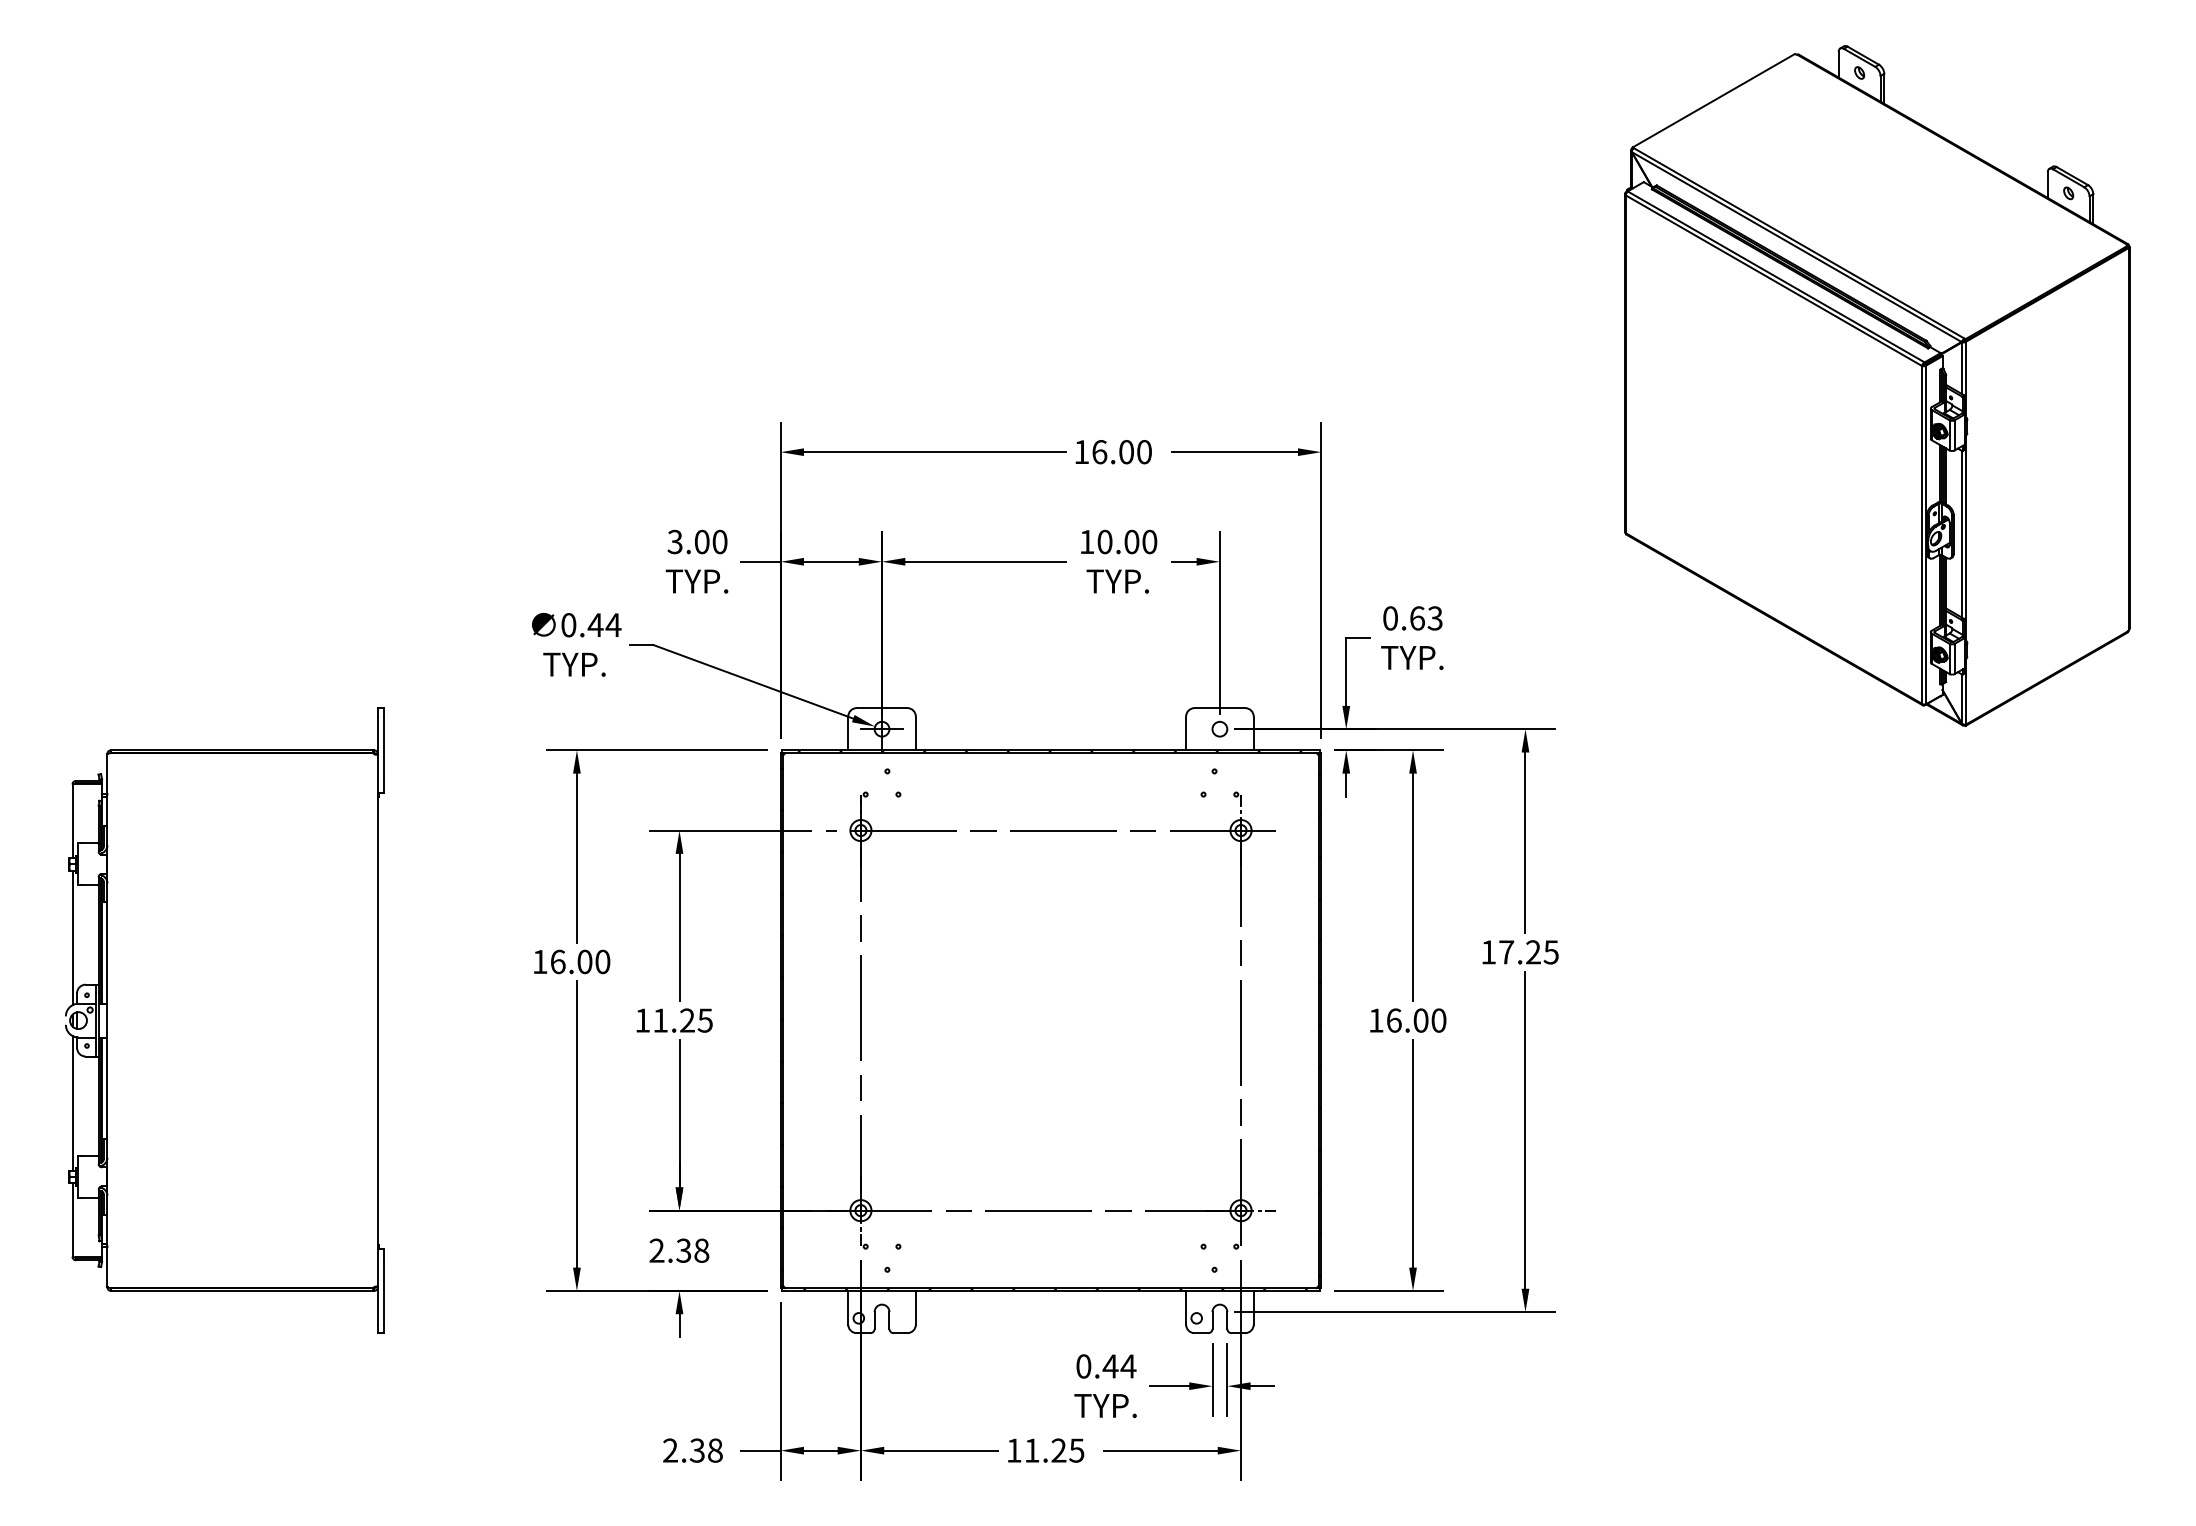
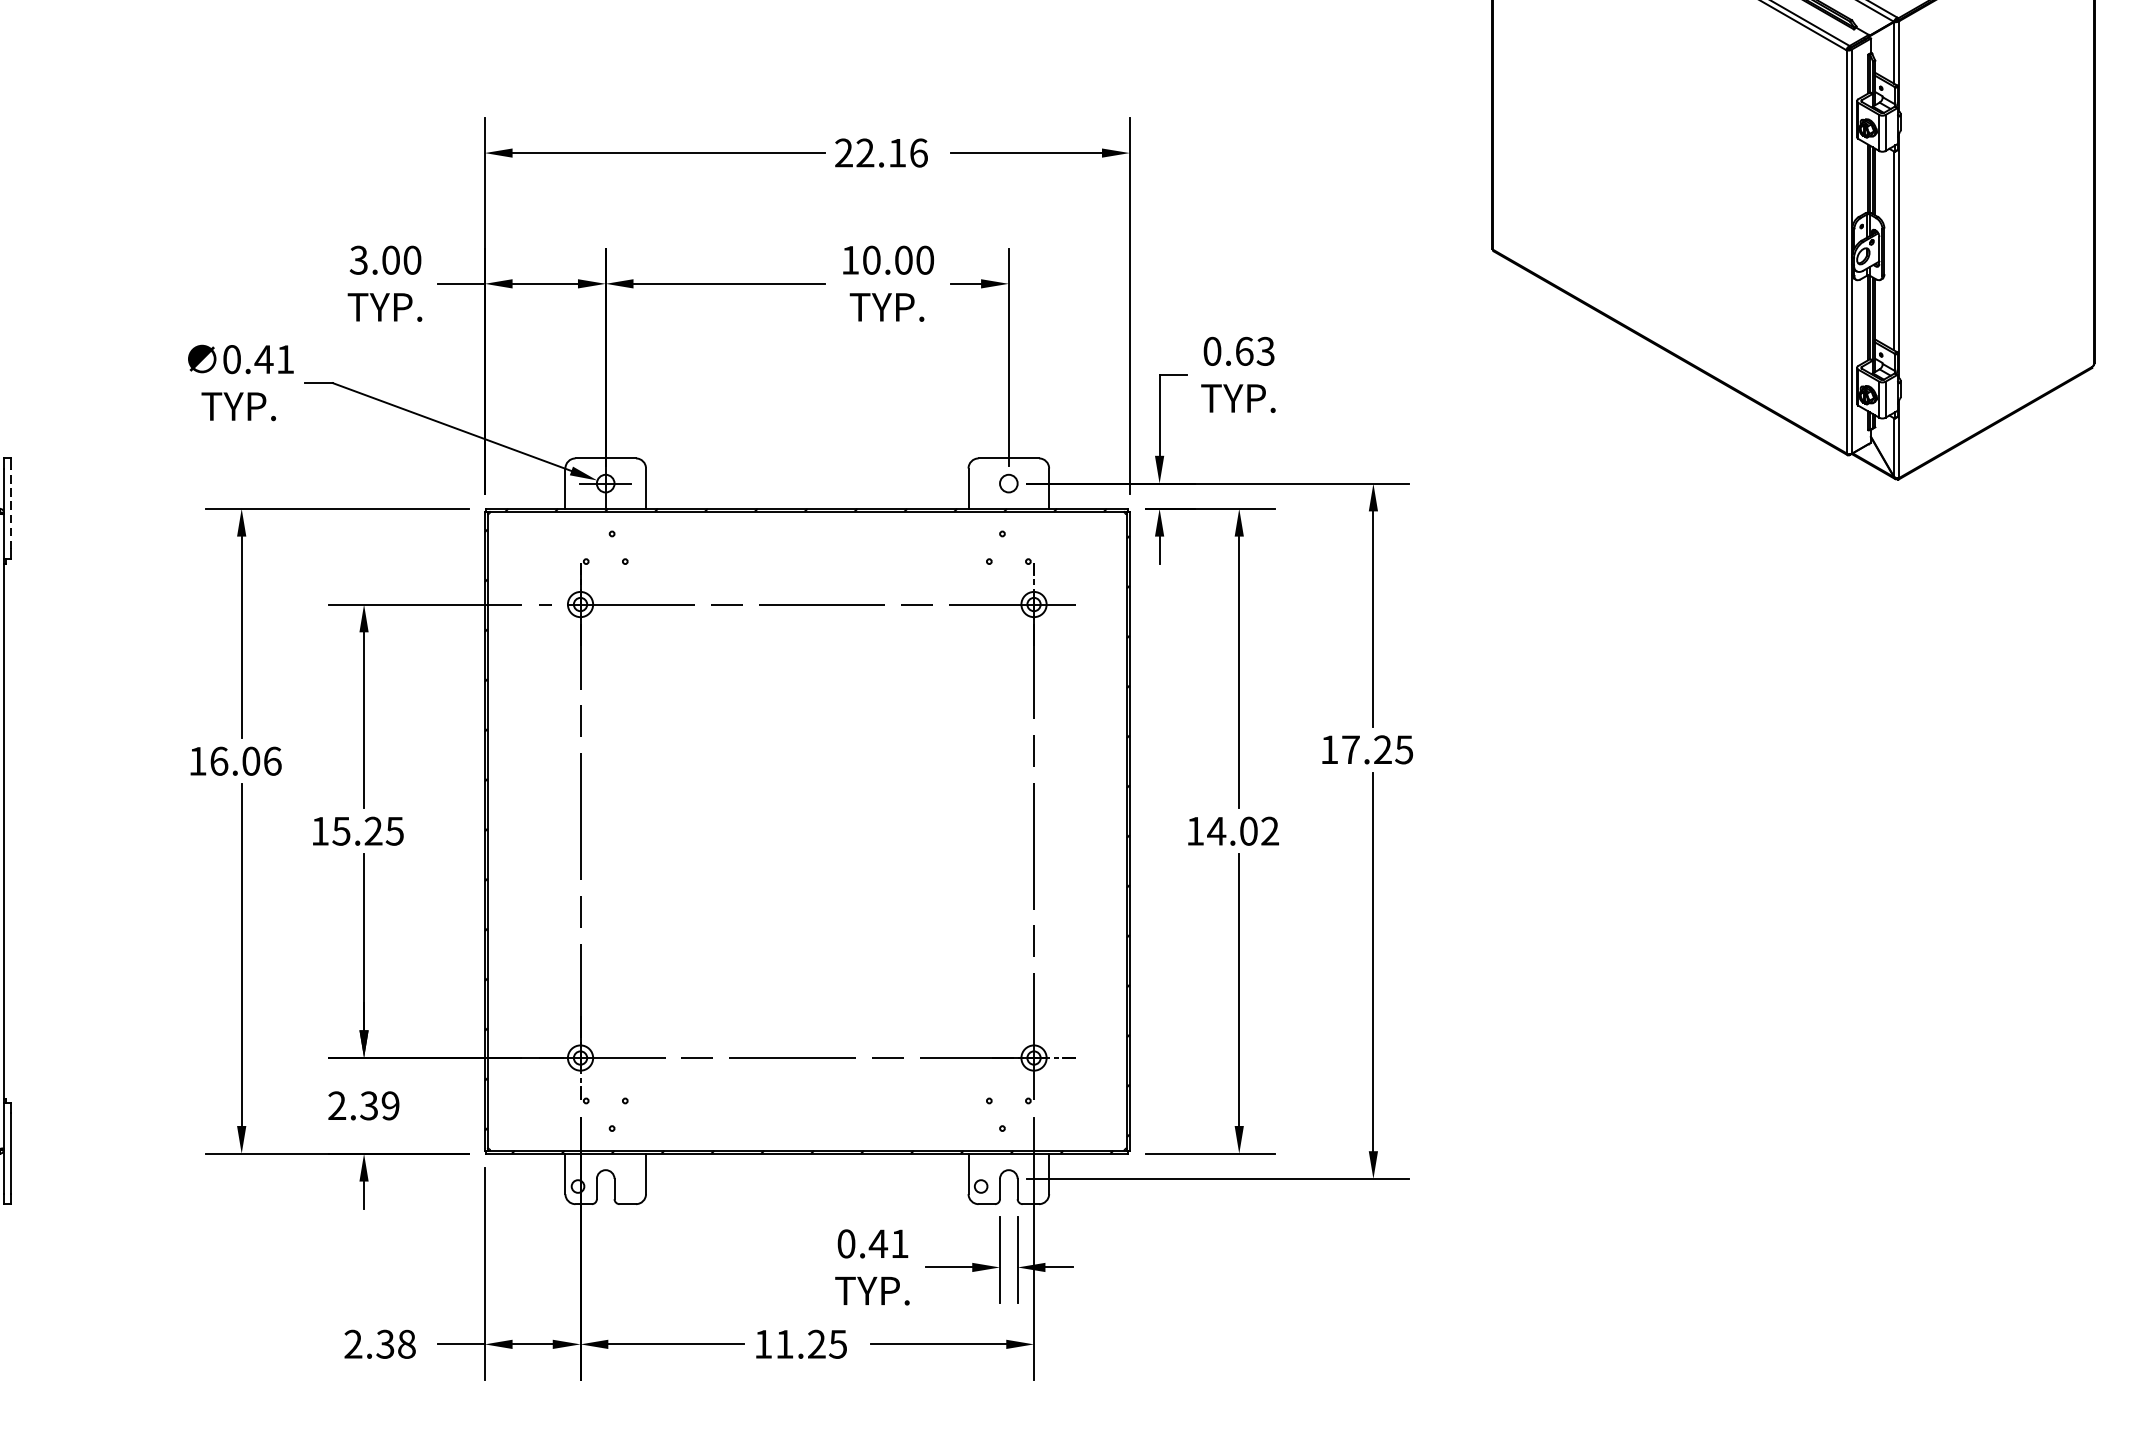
text: (1113, 452) -> (881, 153), 16.00 -> 22.16
text: (613, 624) -> (285, 358), 0.44 -> 0.41
line: (383, 750) -> (10, 509), solid -> dashed
text: (602, 961) -> (272, 760), 16.00 -> 16.06
text: (659, 1020) -> (340, 831), 11.25 -> 15.25
text: (1416, 1020) -> (1243, 831), 16.00 -> 14.02
text: (701, 1250) -> (390, 1105), 2.38 -> 2.39
text: (1128, 1366) -> (899, 1243), 0.44 -> 0.41

